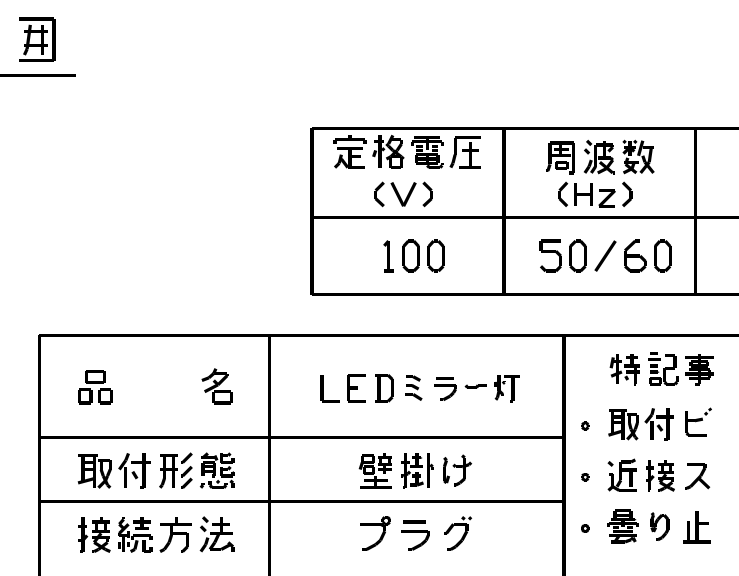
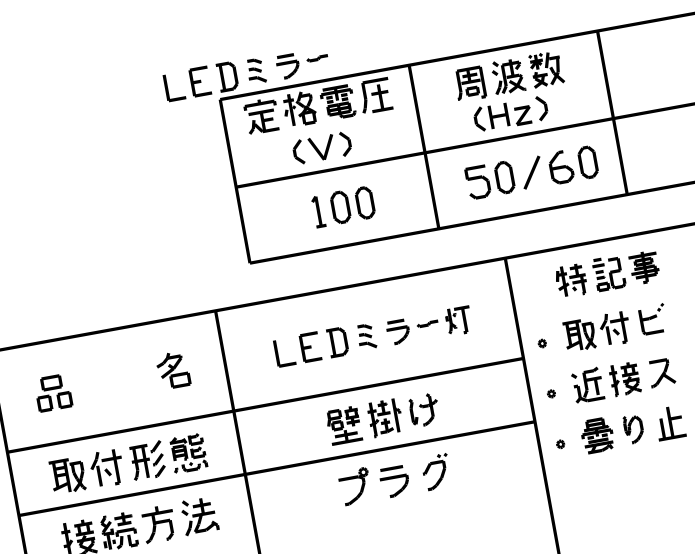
part: (342, 107) -> (246, 73), added

